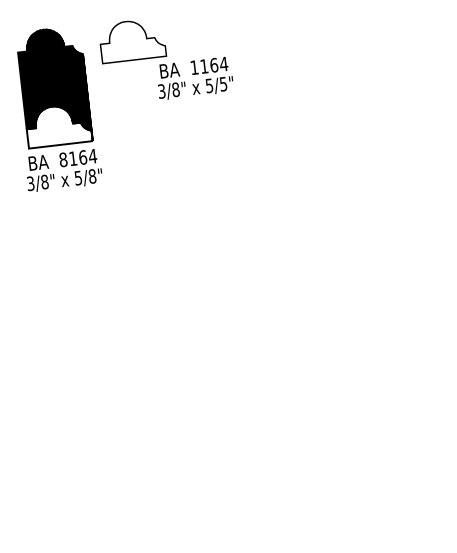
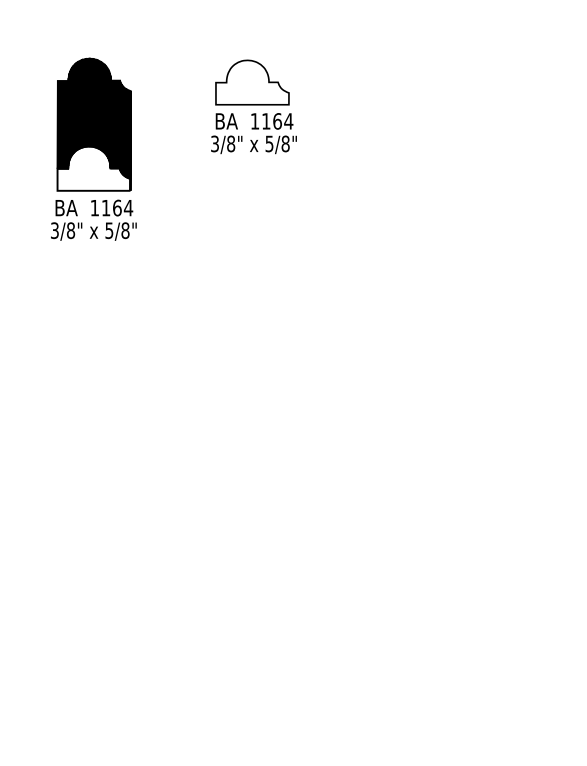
part: (132, 40) -> (252, 82), moved
text: (223, 83) -> (285, 143), 5/5" -> 5/8"
text: (63, 159) -> (94, 207), 8164 -> 1164

